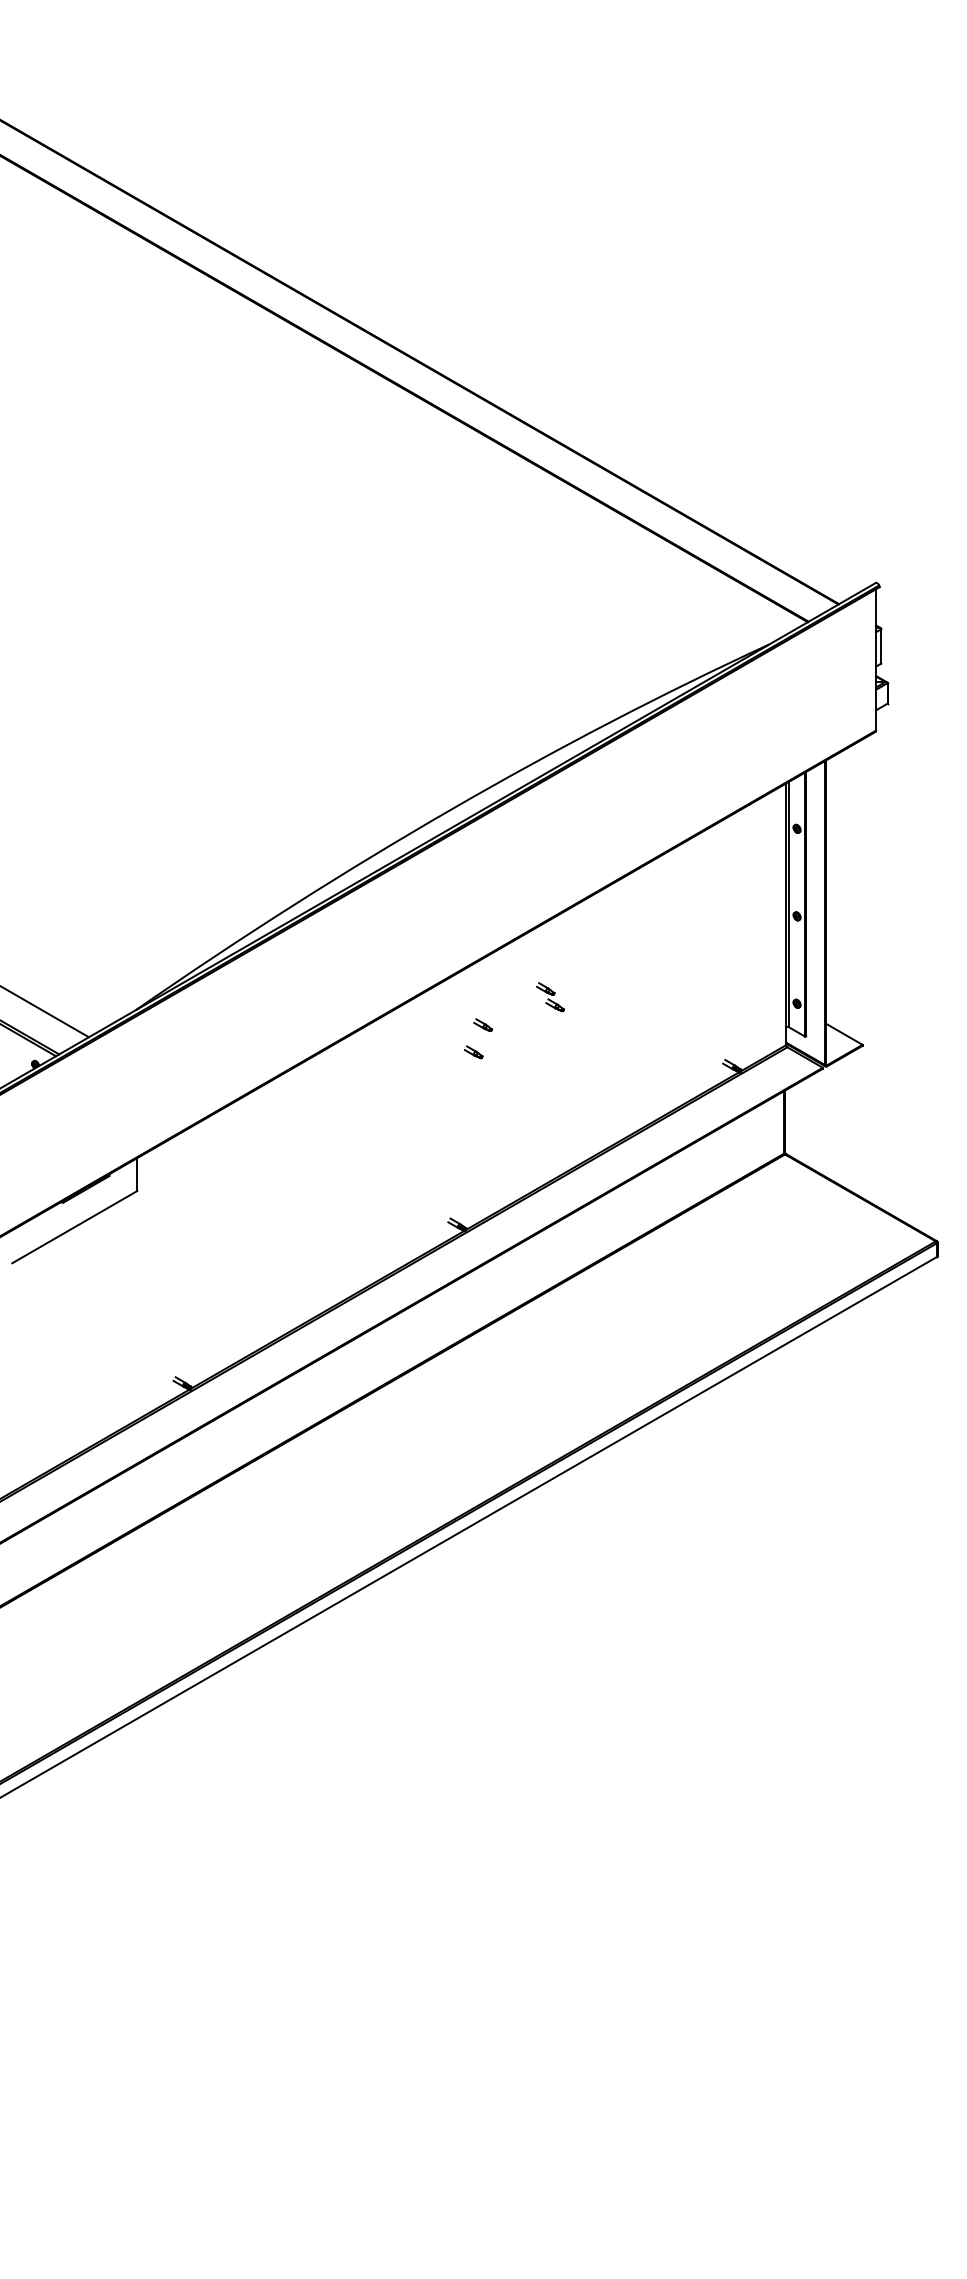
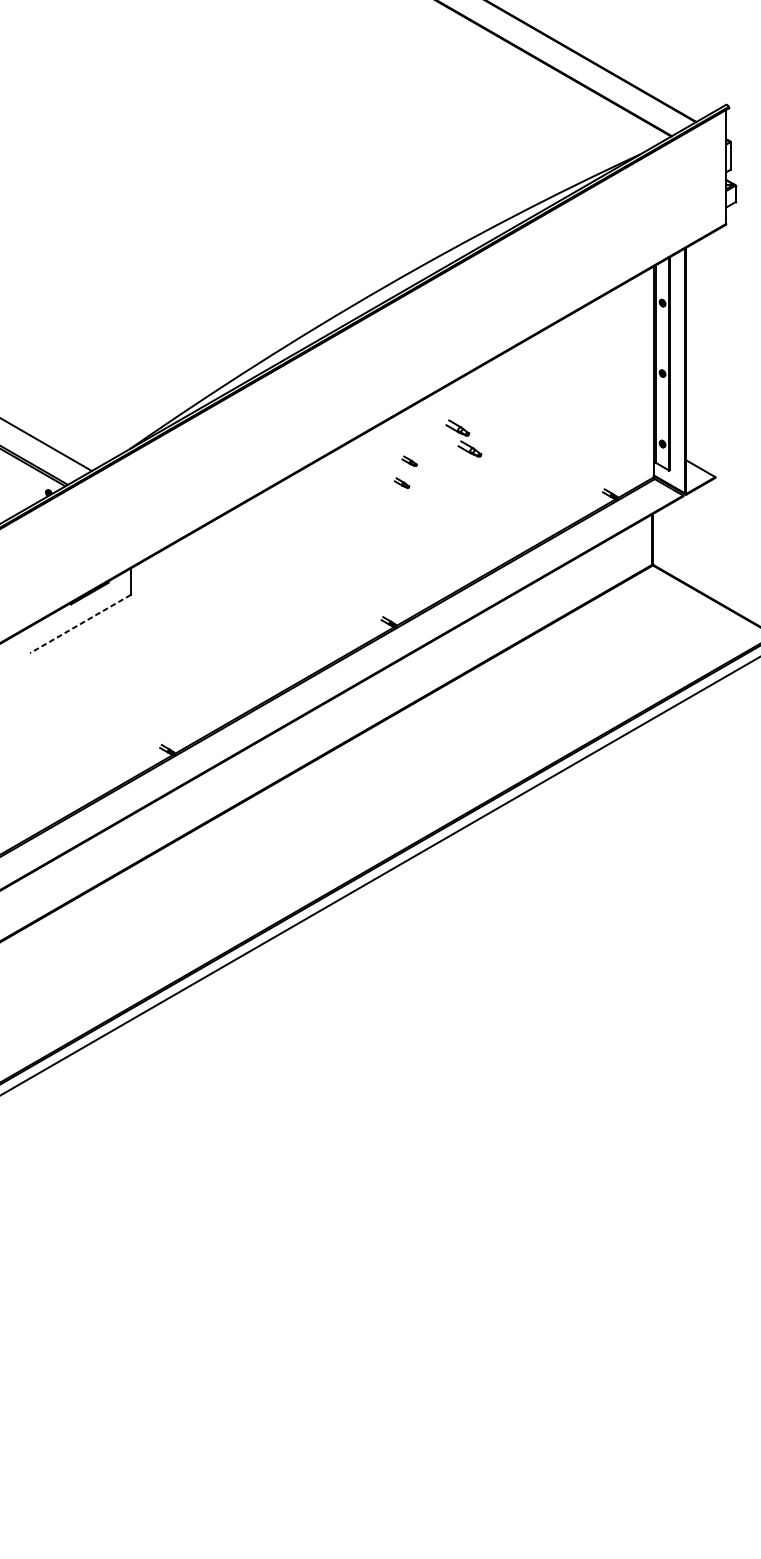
part: (550, 997) -> (463, 438), size x1.6
line: (74, 1227) -> (80, 624), solid -> dashed

